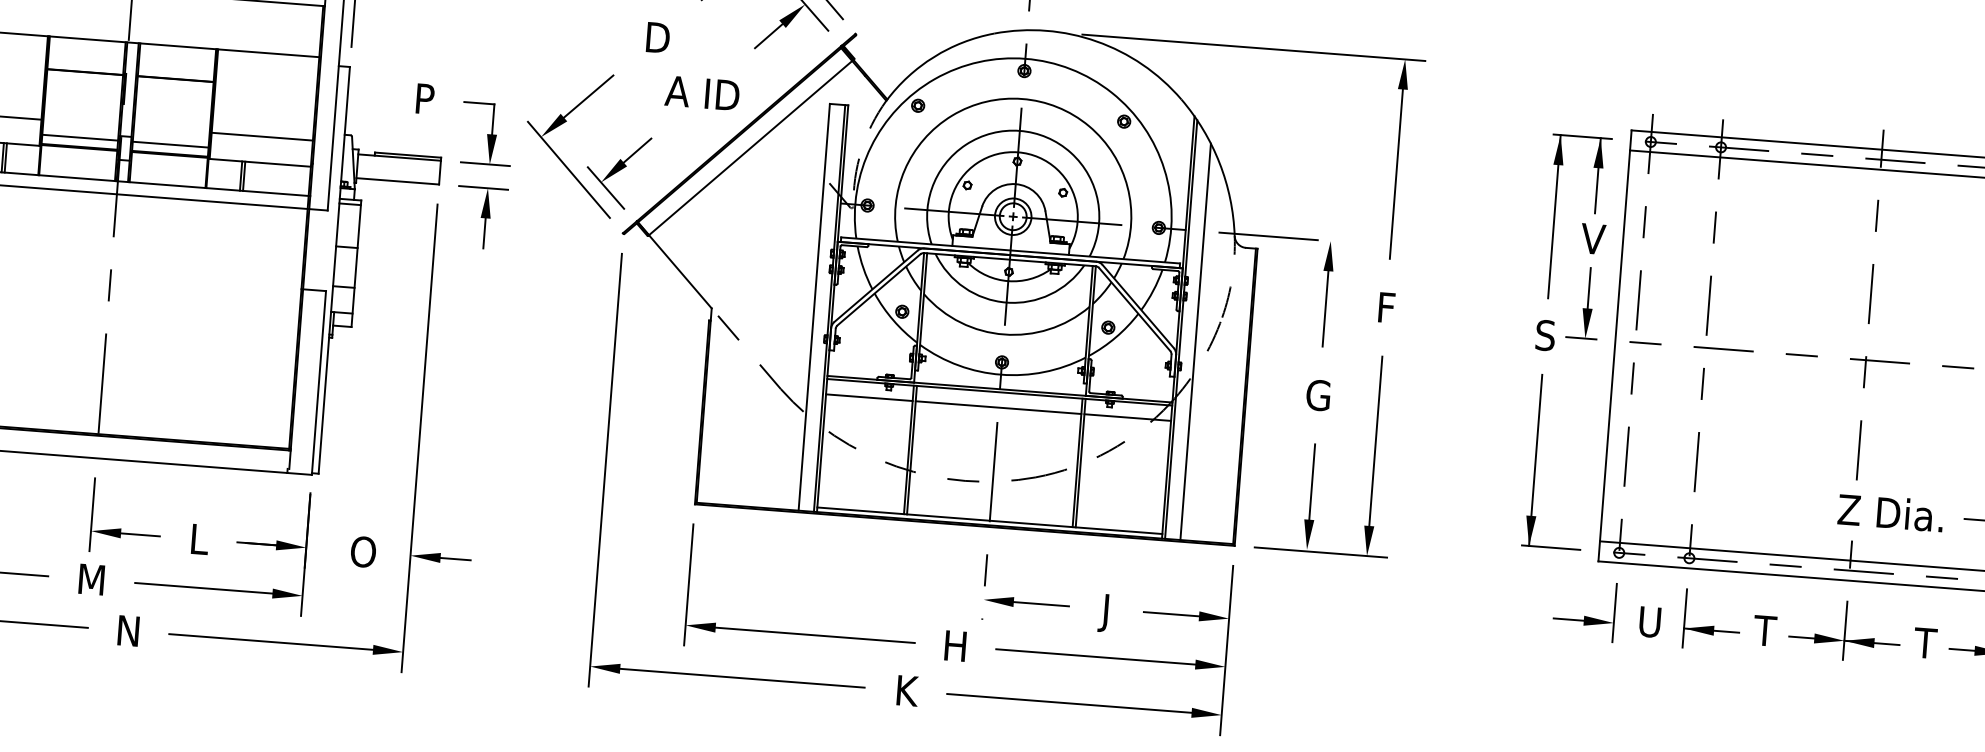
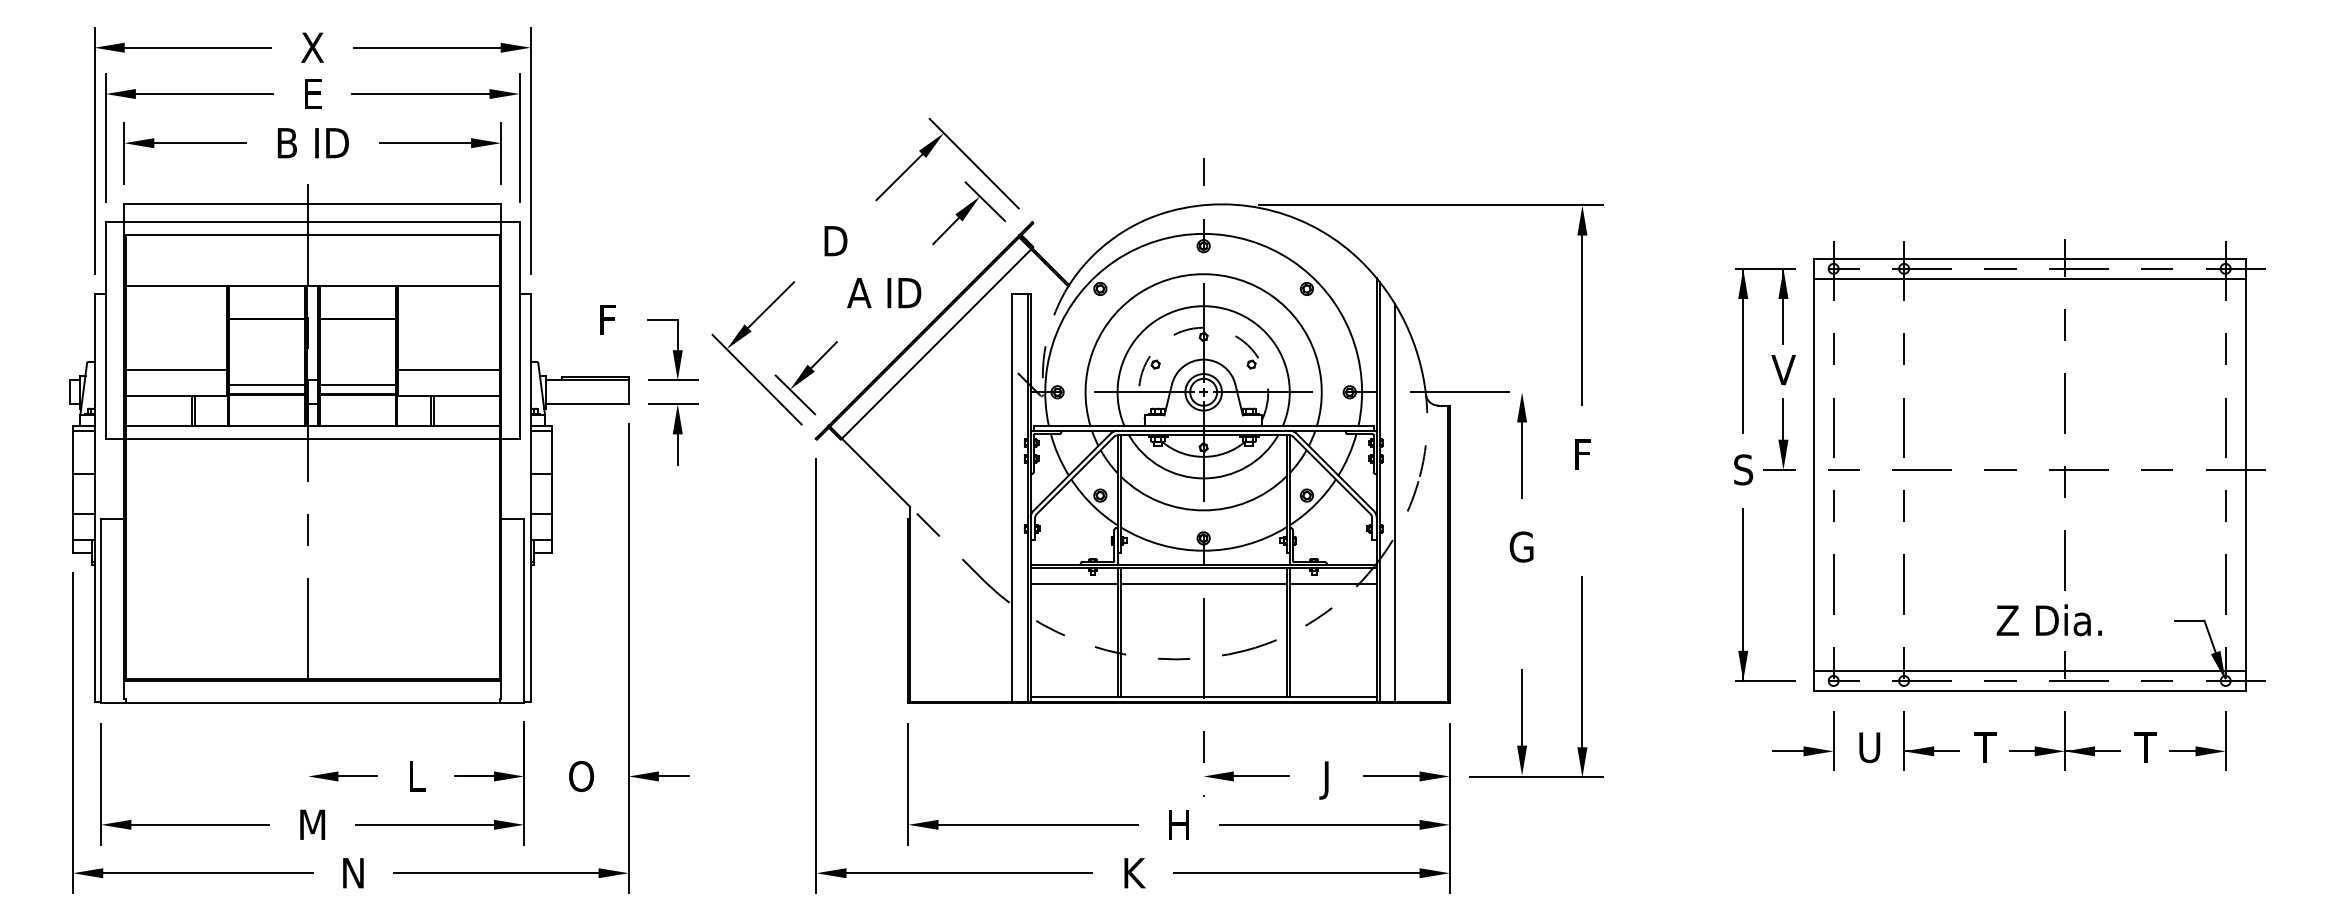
text: (425, 99) -> (608, 320), P -> F
arc: (1018, 152) -> (1203, 327), solid -> dashed
part: (1315, 450) -> (1522, 676), moved
text: (1889, 513) -> (2048, 620), moved
line: (92, 514) -> (308, 759), removed

